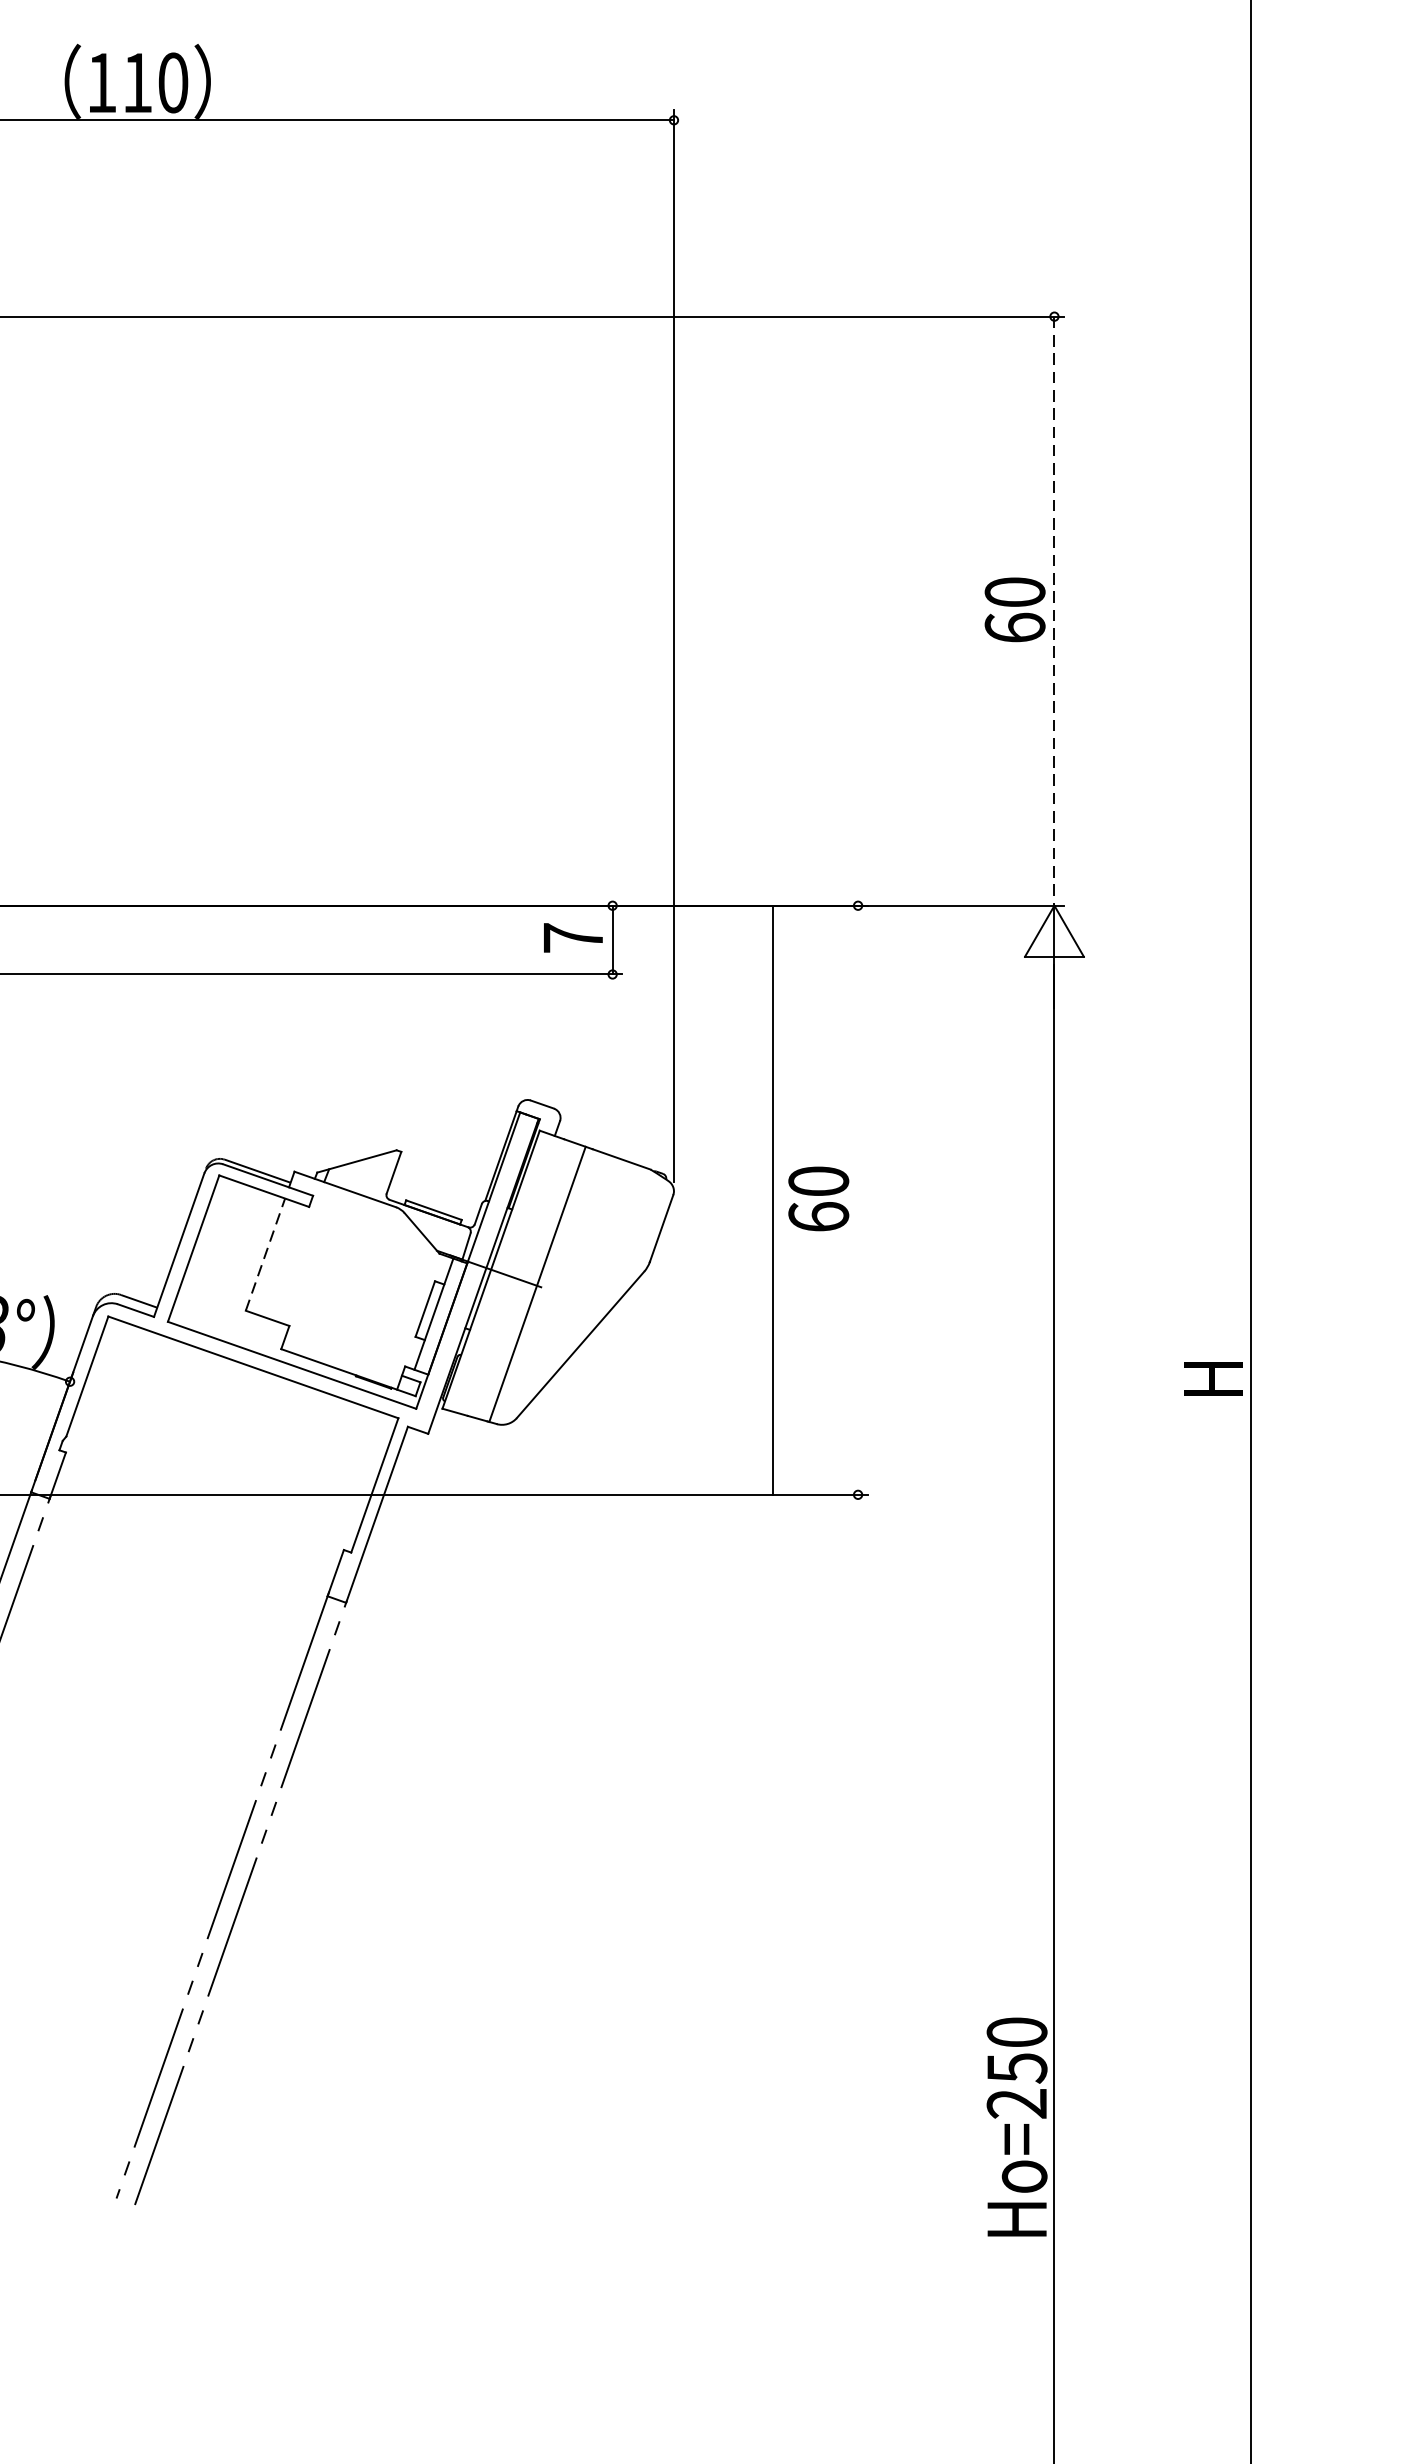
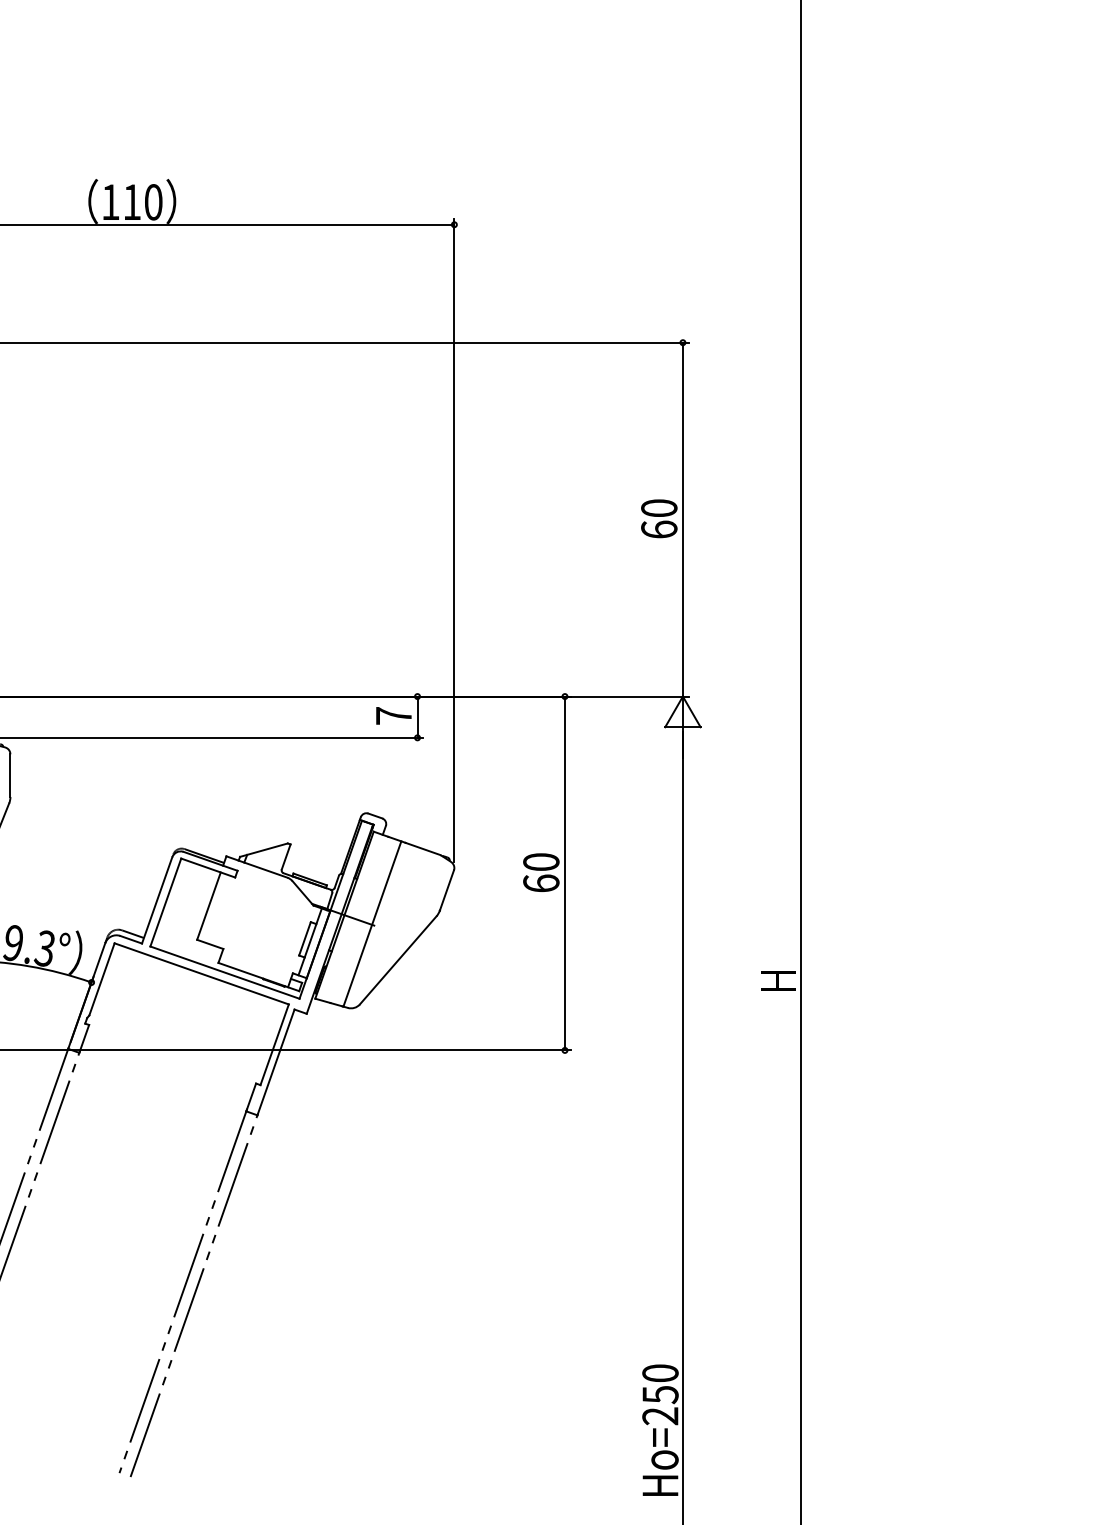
line: (1053, 610) -> (682, 519), dashed -> solid
line: (772, 1200) -> (564, 873), moved
line: (264, 1255) -> (208, 906), dashed -> solid

